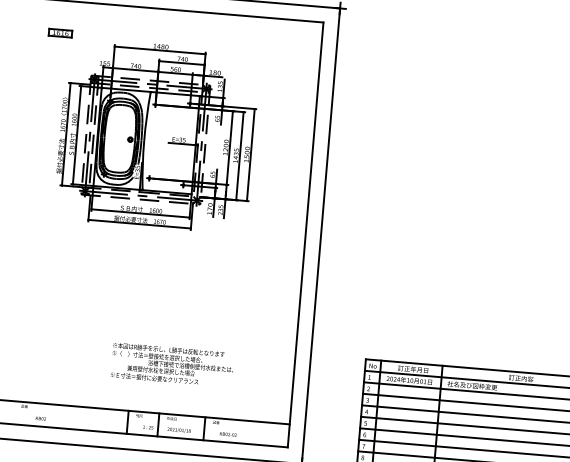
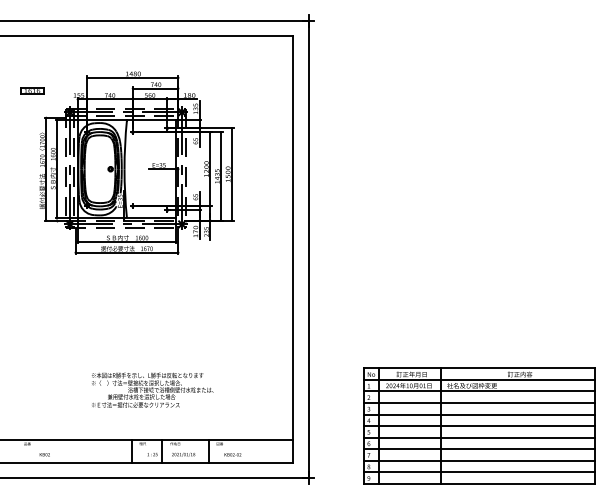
part: (60, 32) -> (32, 90), moved
text: (172, 364) -> (152, 389), moved

